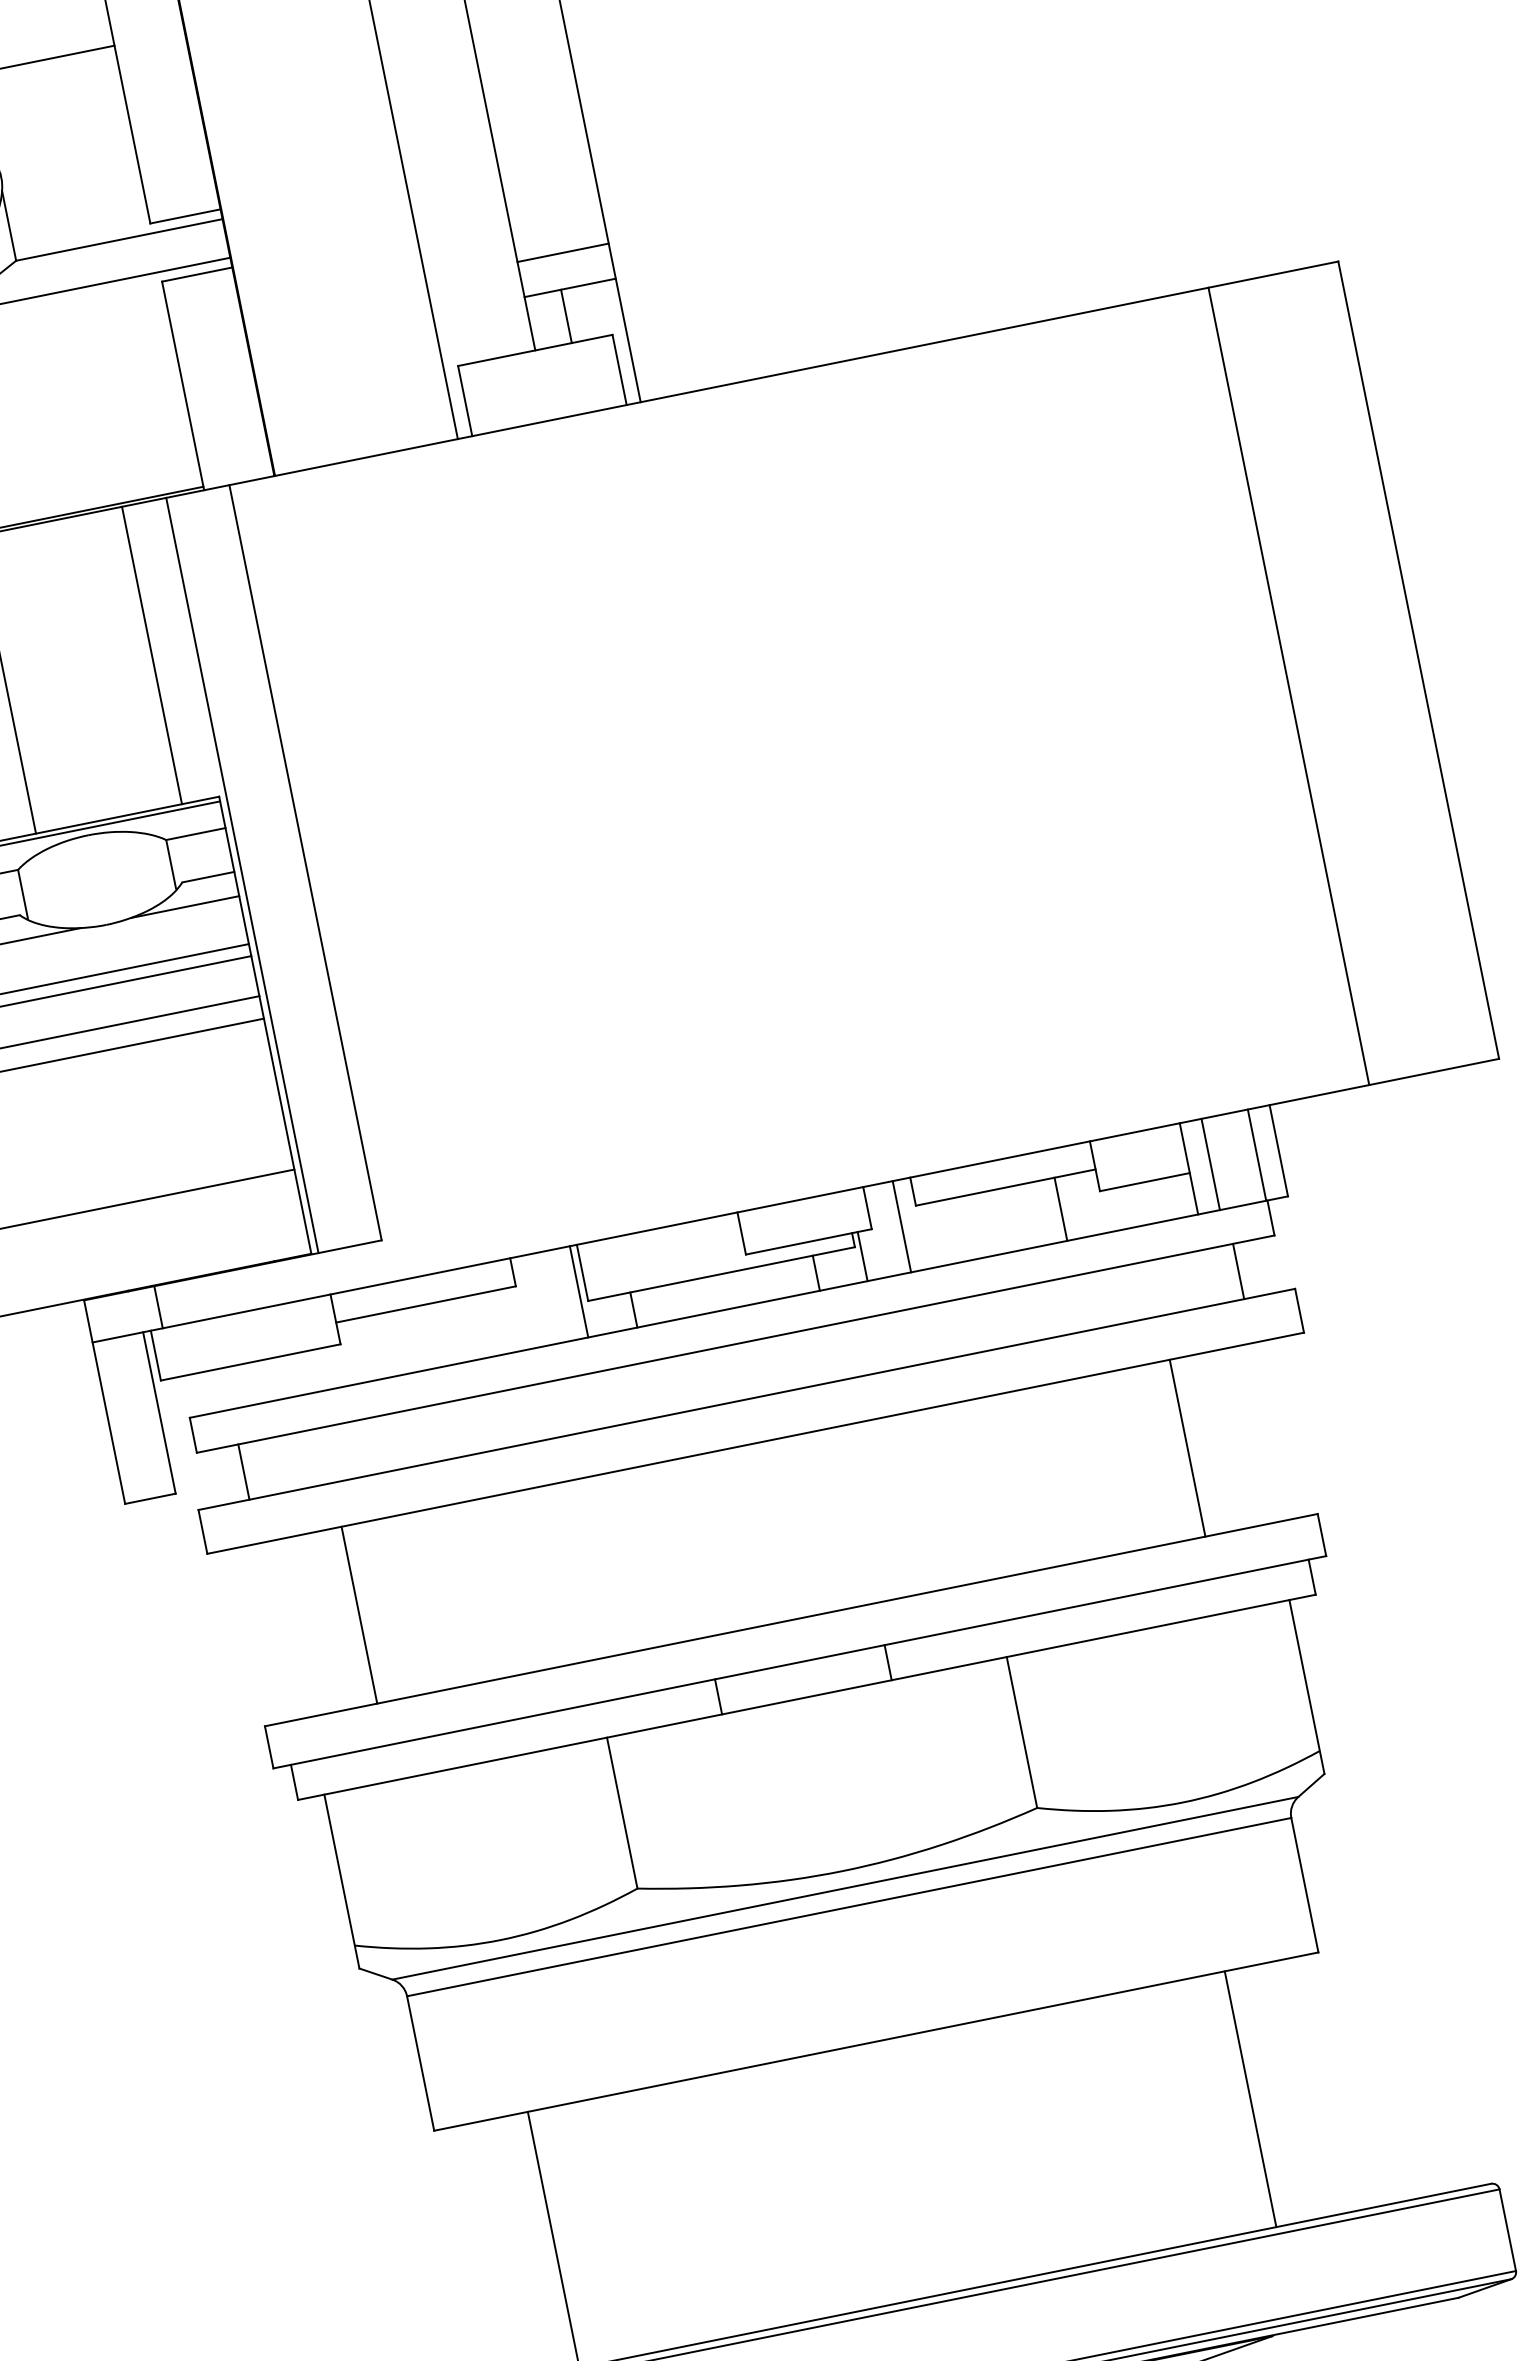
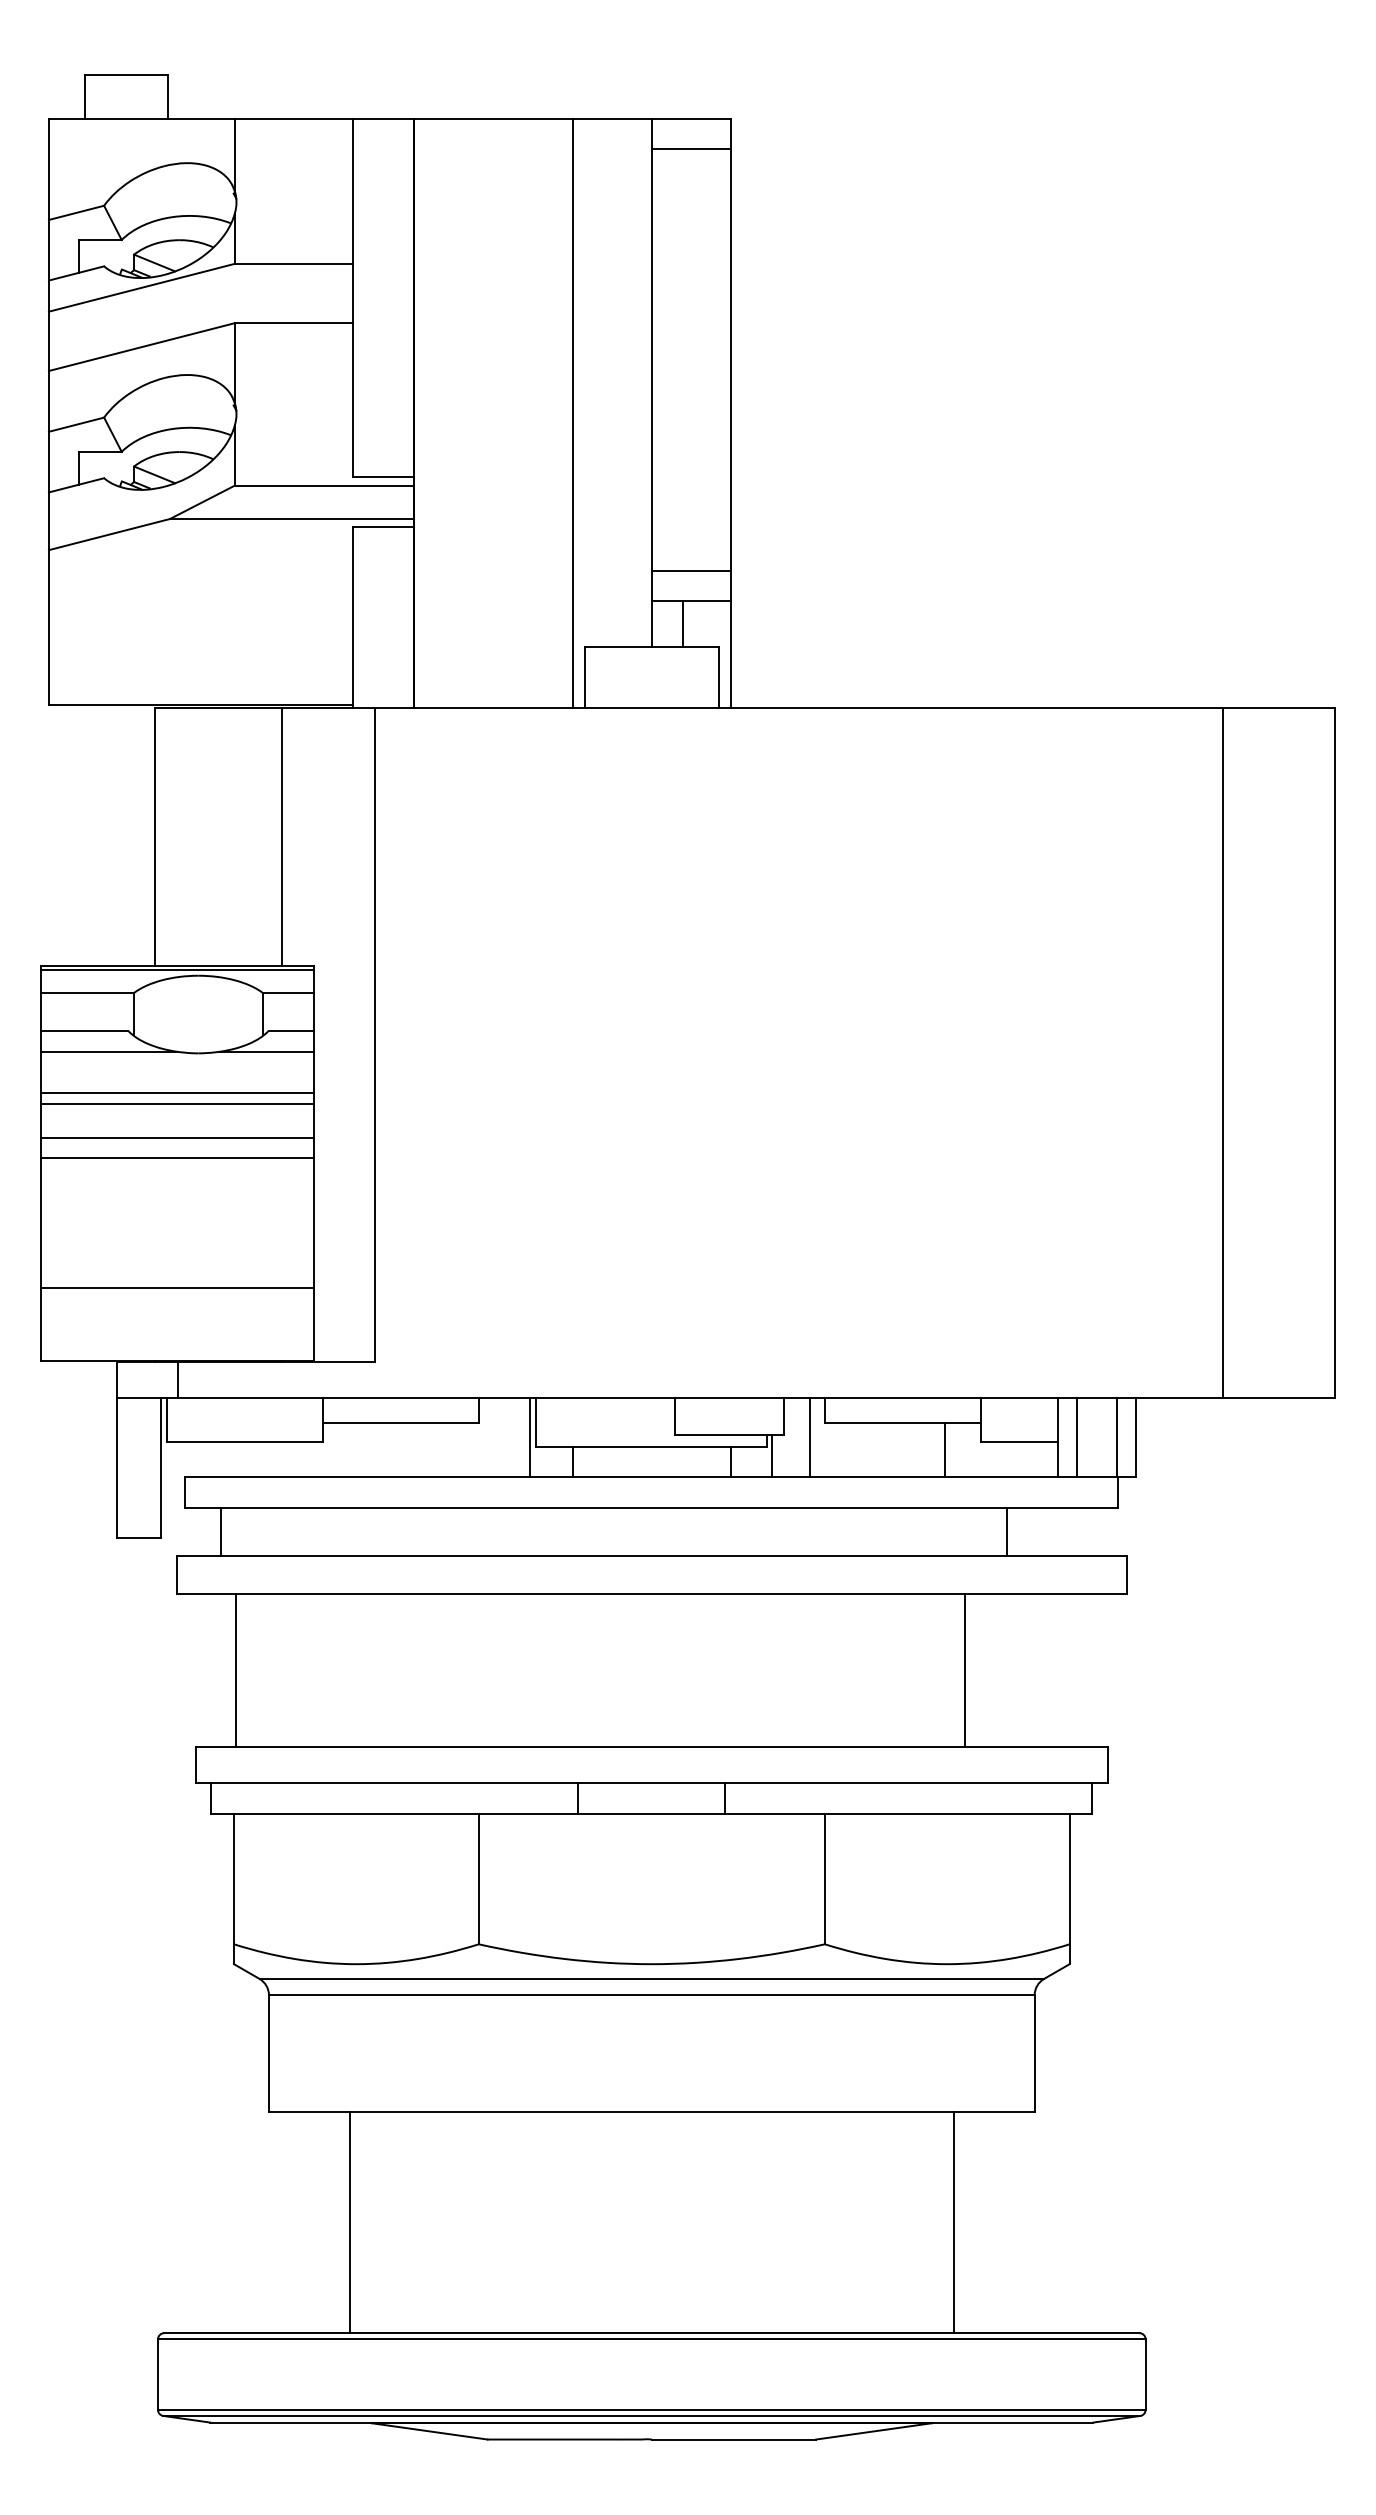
line: (243, 875) -> (320, 1035), removed
line: (1238, 1271) -> (1006, 1531), moved
line: (1187, 1447) -> (965, 1669), moved
line: (359, 1614) -> (236, 1669), moved

